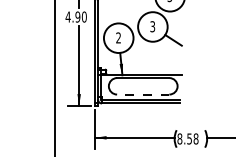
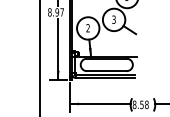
text: (75, 16) -> (55, 11), 4.90 -> 8.97
line: (142, 94) -> (106, 71), dashed -> solid

